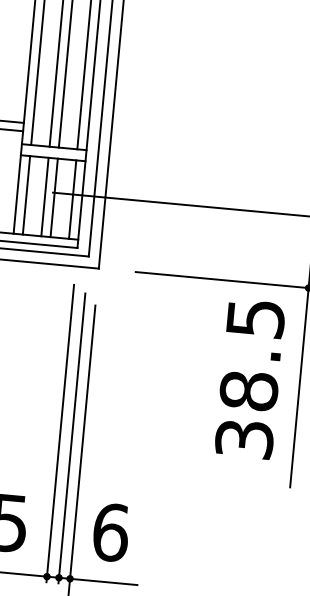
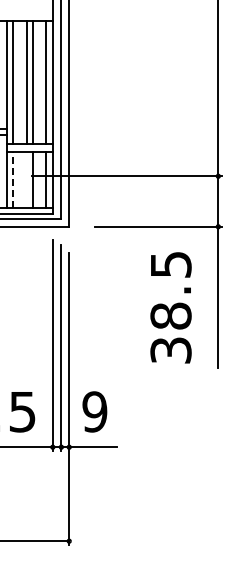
line: (26, 194) -> (13, 179), solid -> dashed
line: (44, 196) -> (26, 179), removed
text: (249, 378) -> (170, 307), moved
text: (110, 531) -> (94, 411), 6 -> 9

